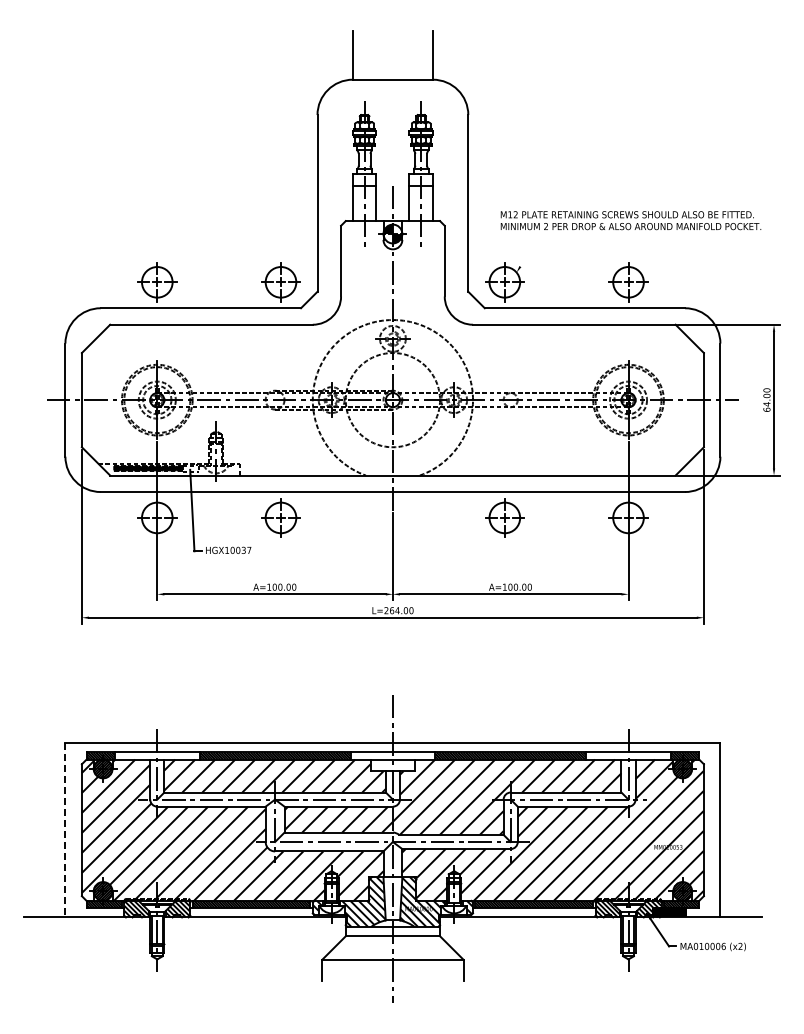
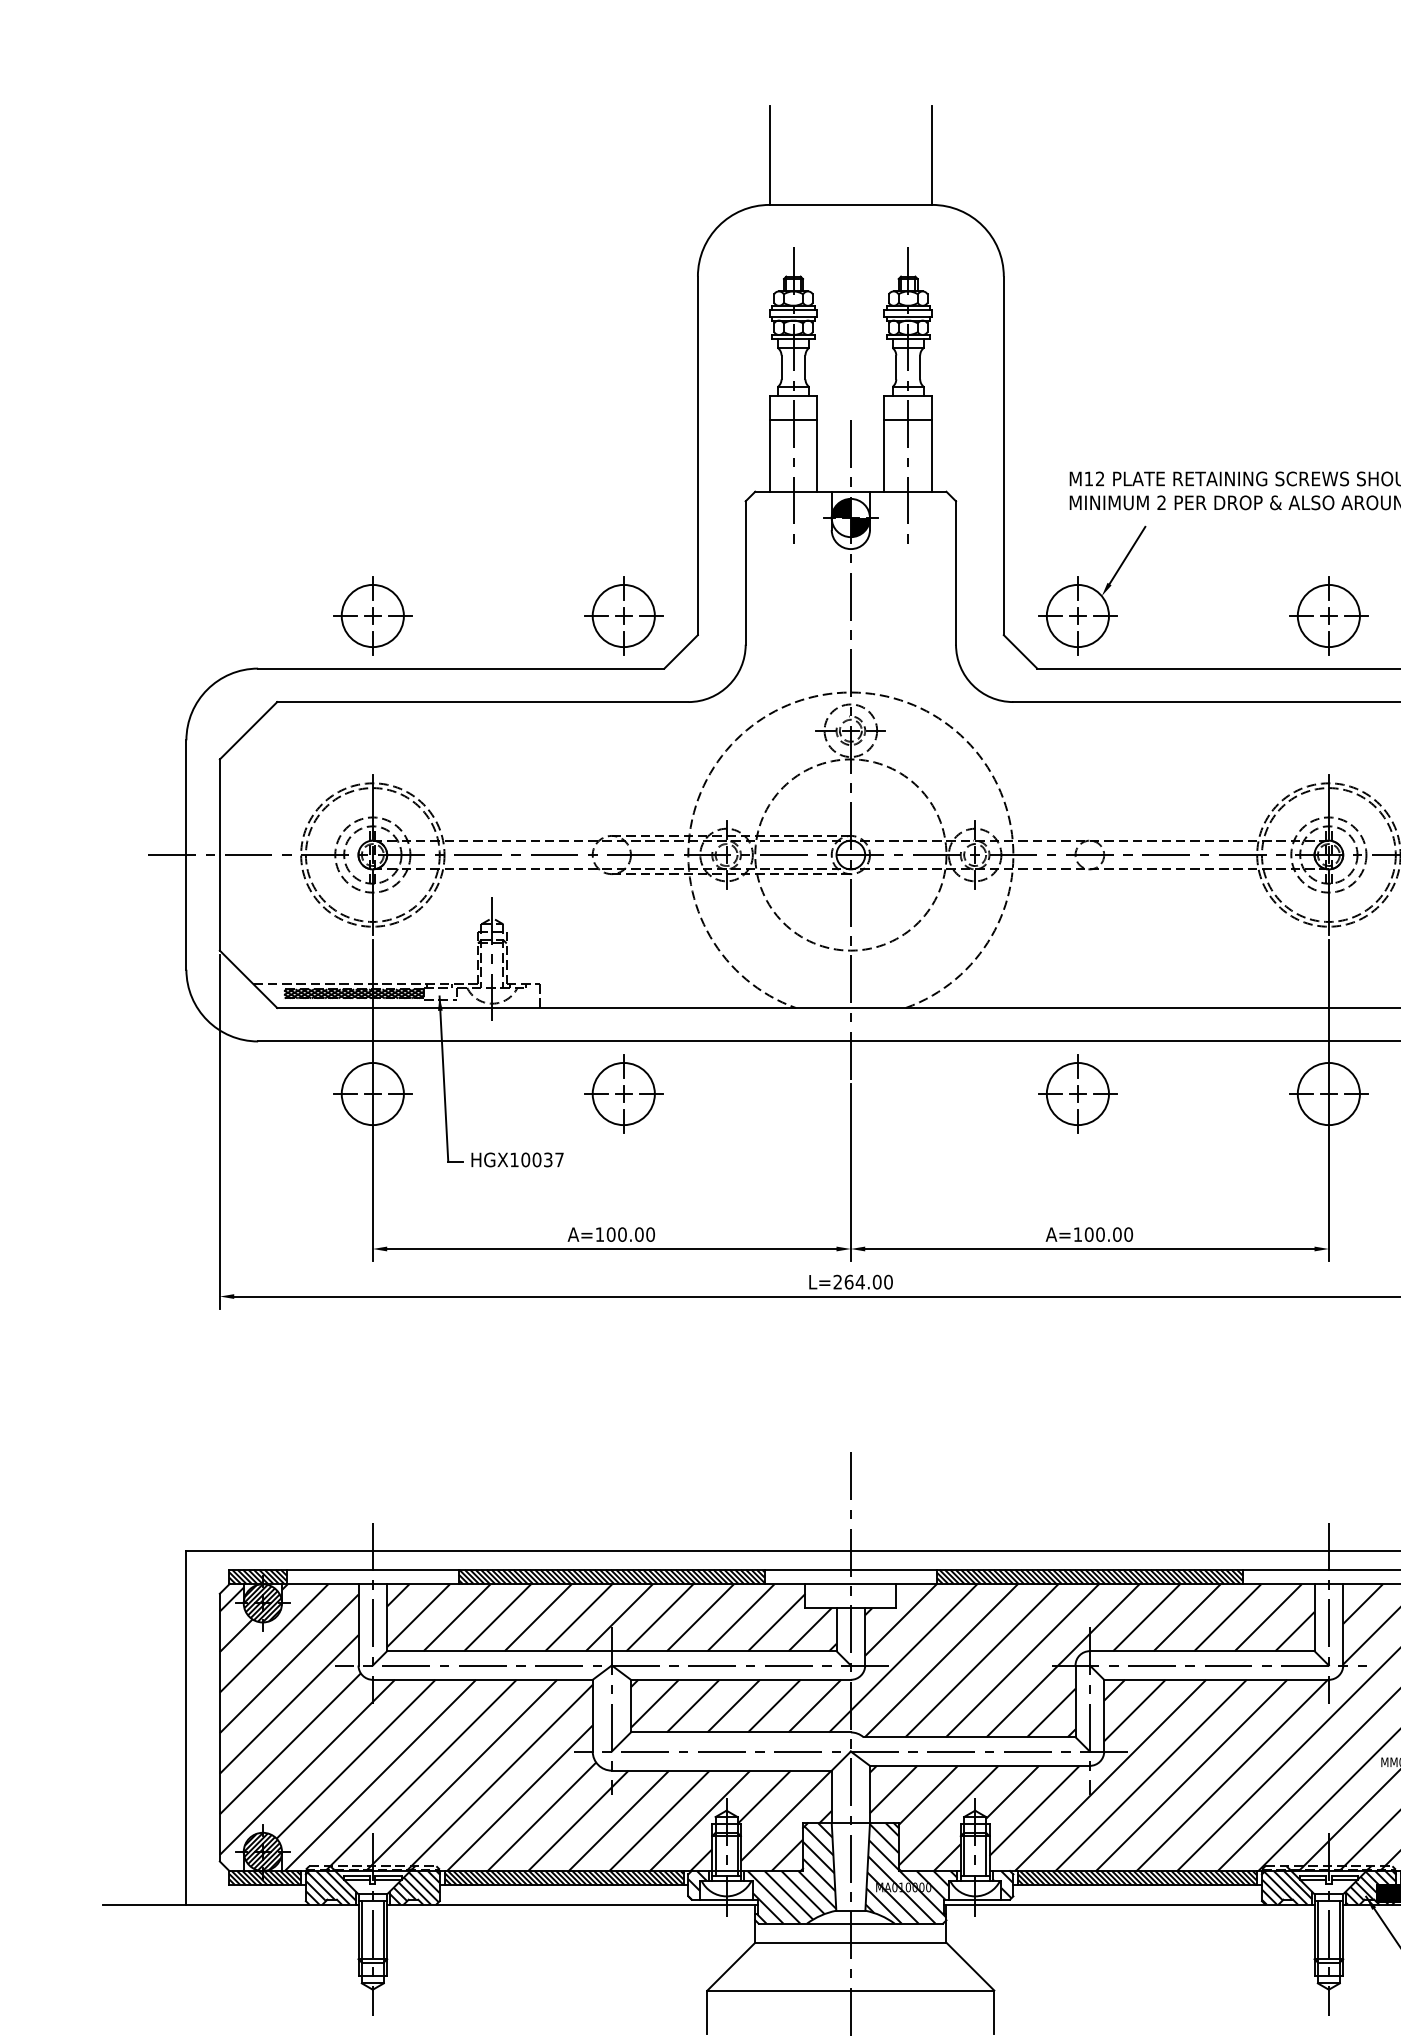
line: (529, 252) -> (1127, 555), added
line: (65, 830) -> (186, 1728), dashed -> solid

